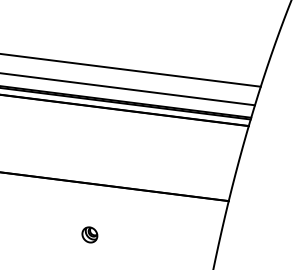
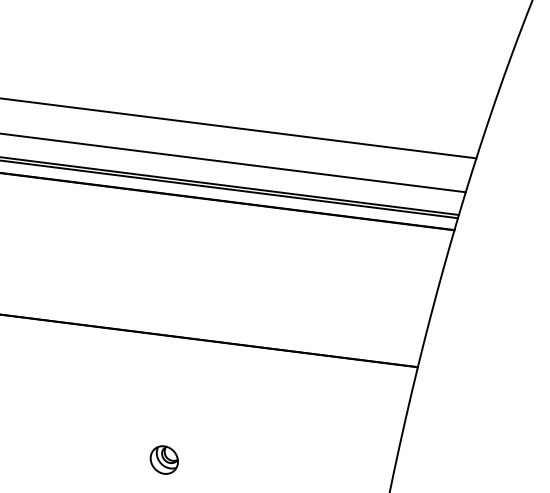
part: (89, 234) -> (163, 459), moved

